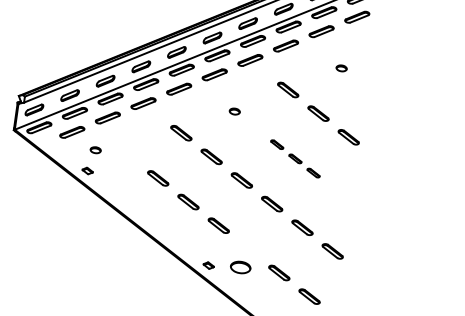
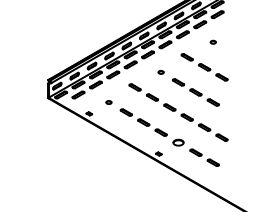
part: (94, 150) -> (108, 102), moved
part: (294, 158) -> (195, 92), size x1.67
part: (240, 267) -> (178, 142), moved

